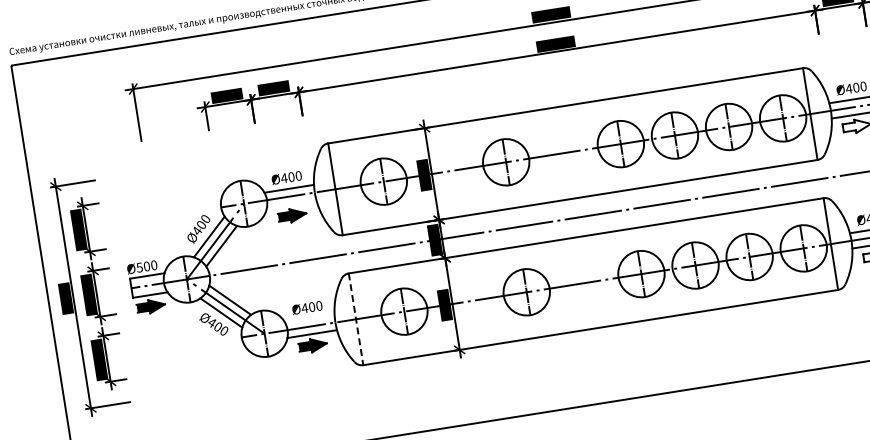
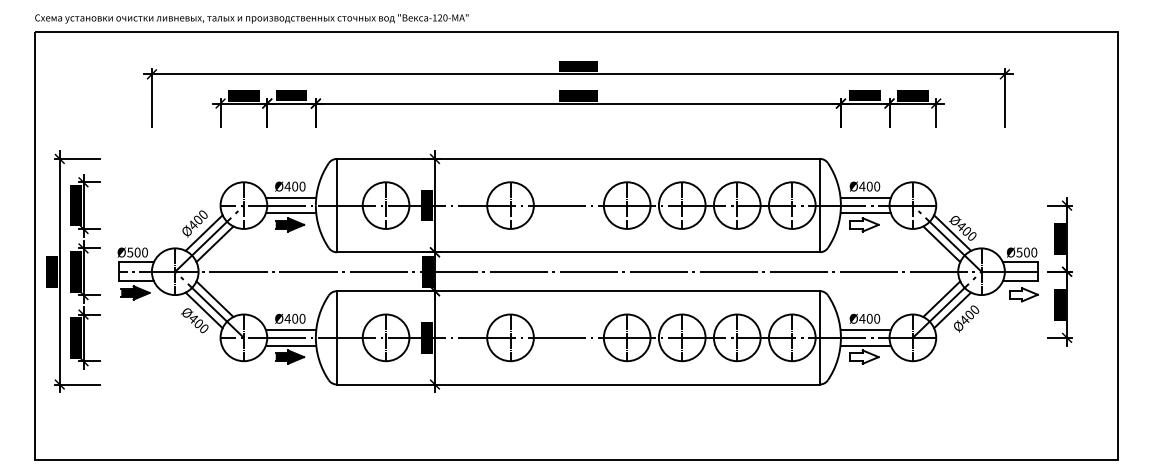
line: (291, 204) -> (290, 213), added
line: (309, 319) -> (290, 330), added
line: (355, 319) -> (336, 337), dashed -> solid

